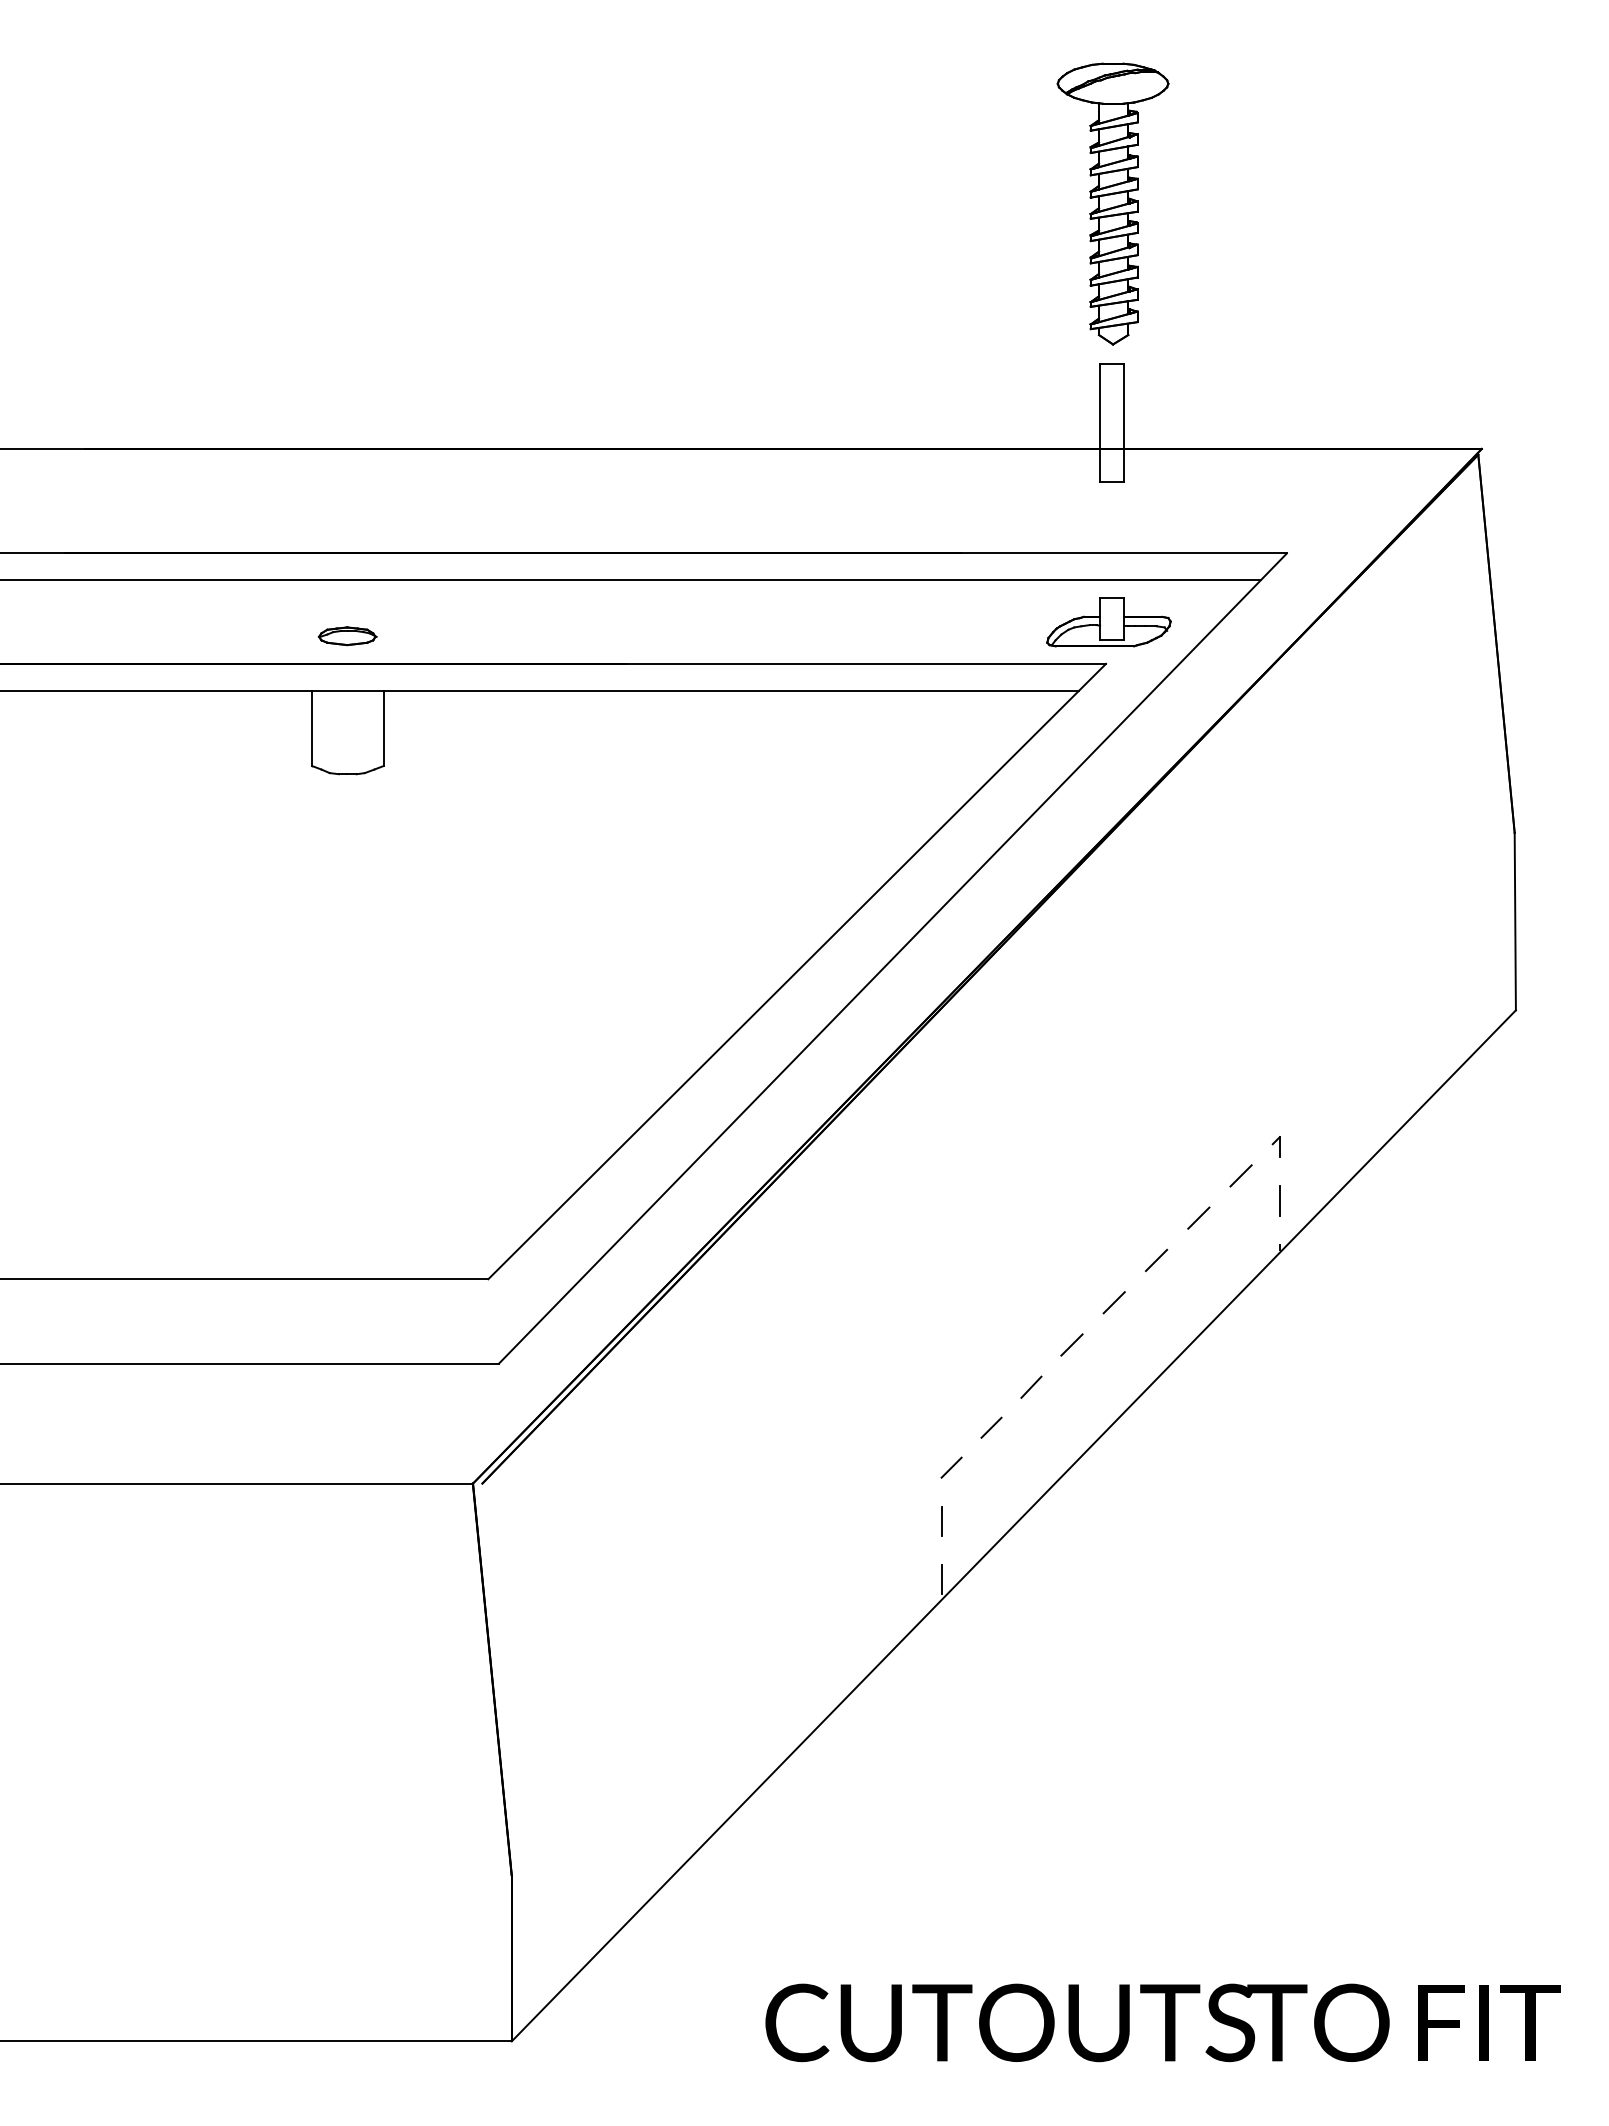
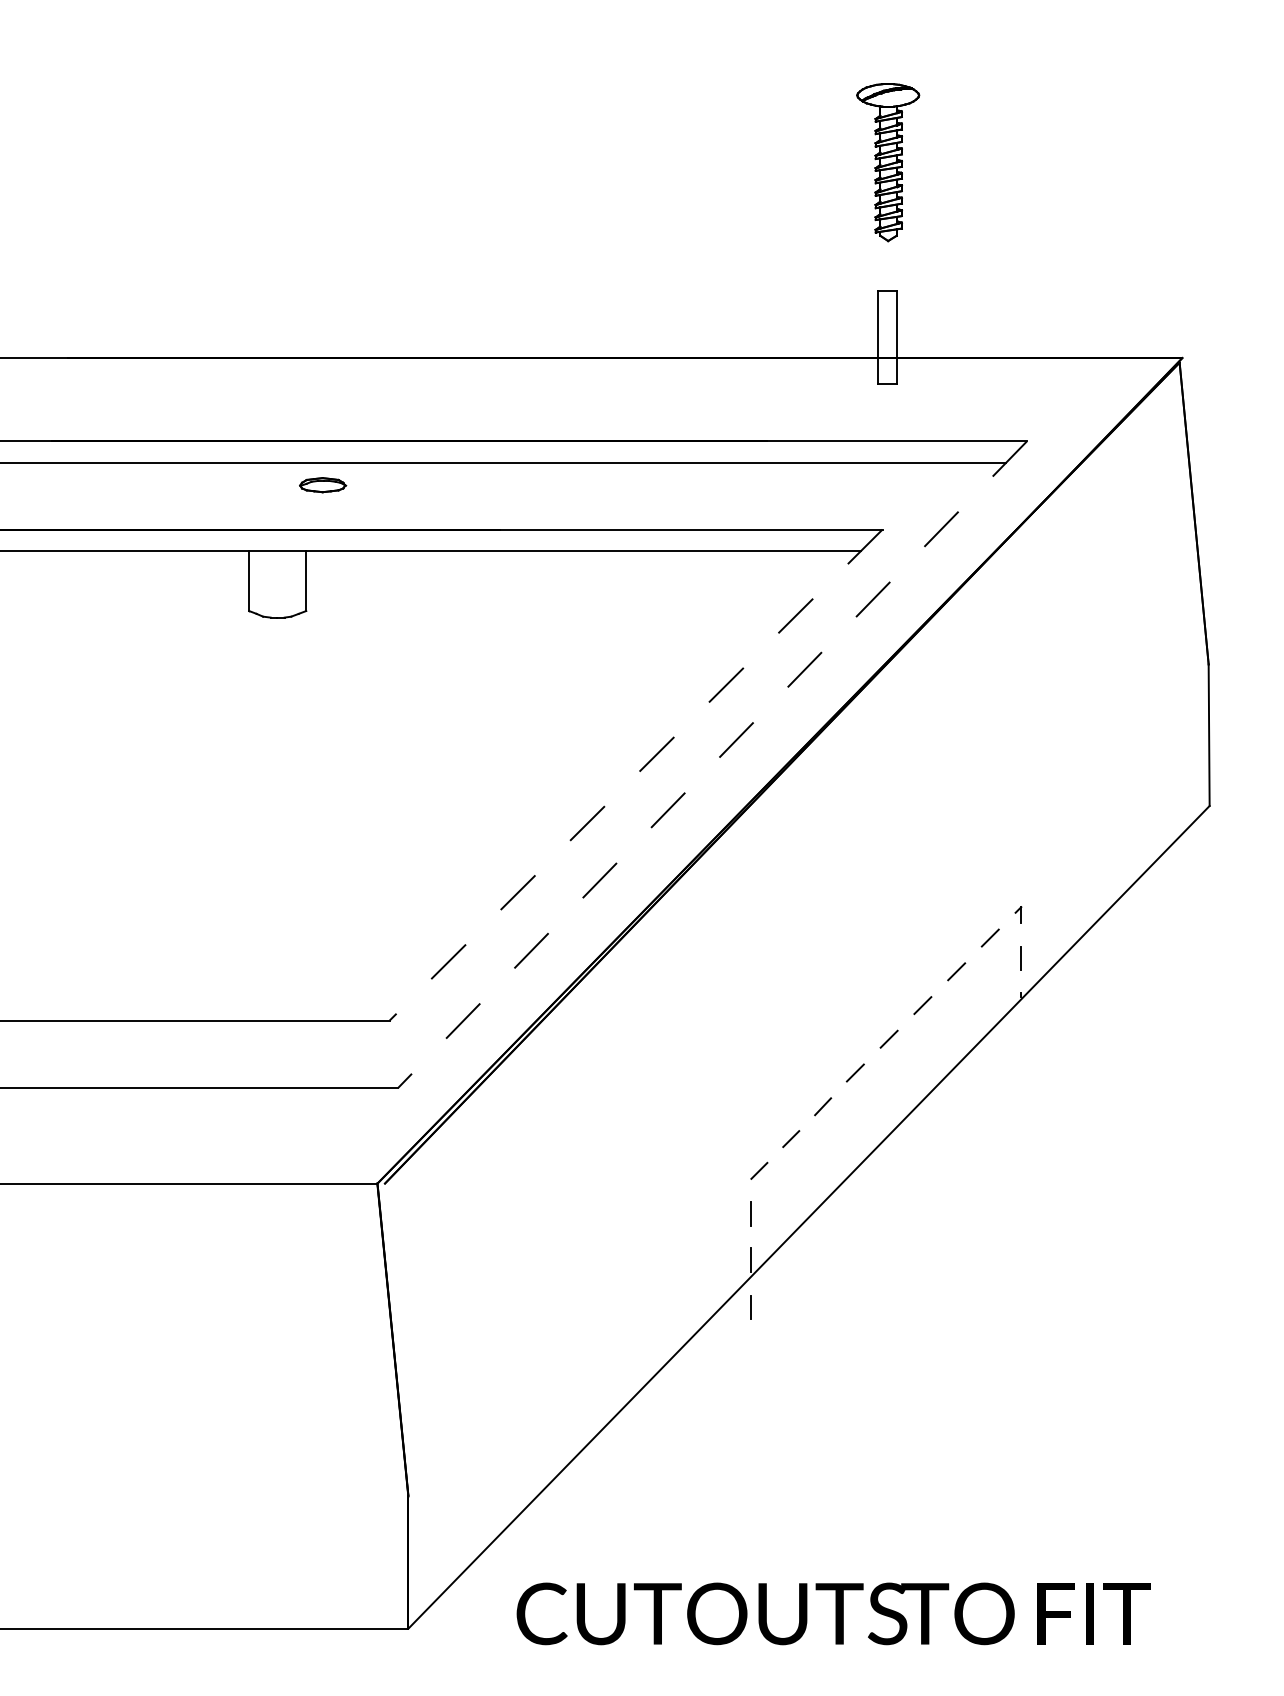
part: (1112, 203) -> (887, 162), size x0.7
part: (1108, 622) -> (884, 496), removed
part: (347, 636) -> (322, 485), moved
line: (892, 958) -> (712, 764), solid -> dashed
line: (797, 971) -> (636, 774), solid -> dashed
line: (941, 1638) -> (751, 1307), added
text: (1162, 2022) -> (833, 1613), moved

